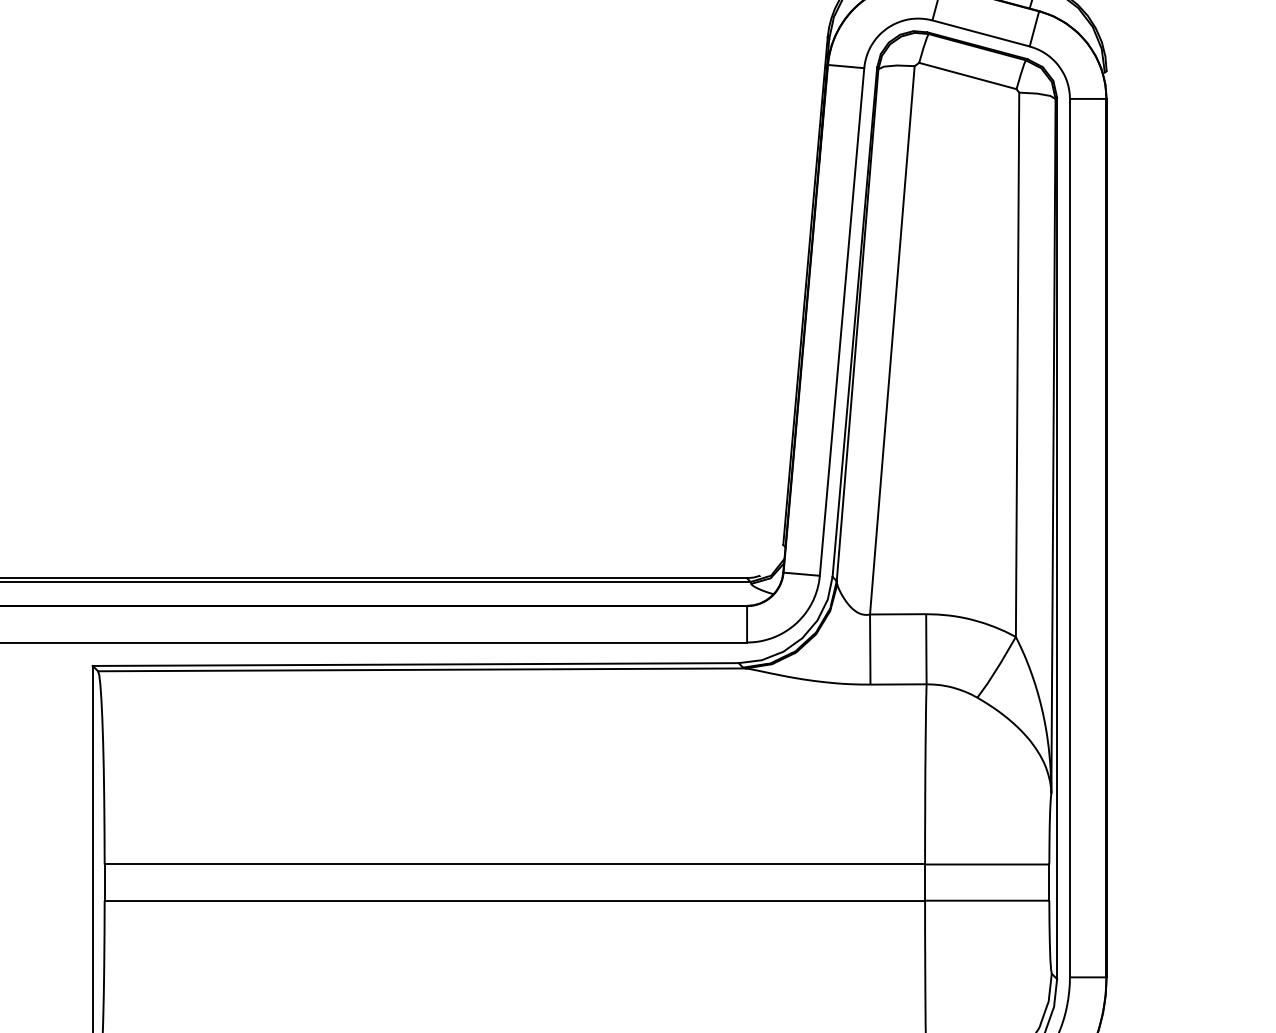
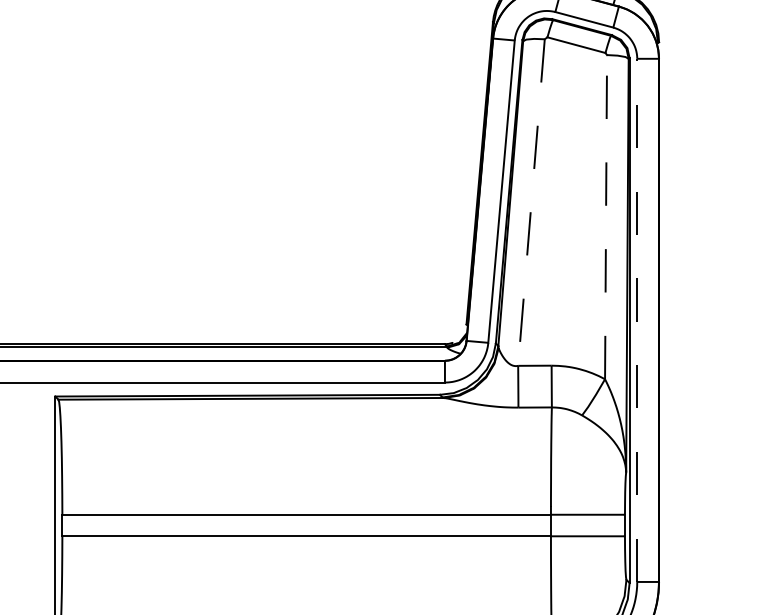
line: (892, 340) -> (531, 202), solid -> dashed
line: (1018, 363) -> (606, 216), solid -> dashed
line: (1070, 538) -> (637, 320), solid -> dashed

